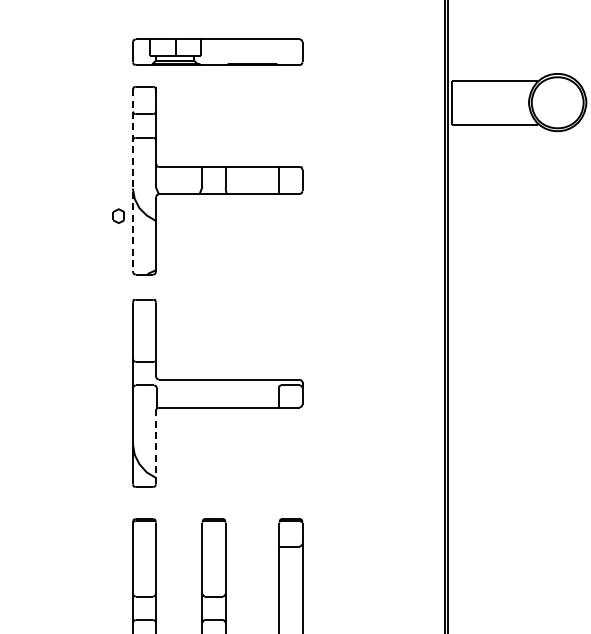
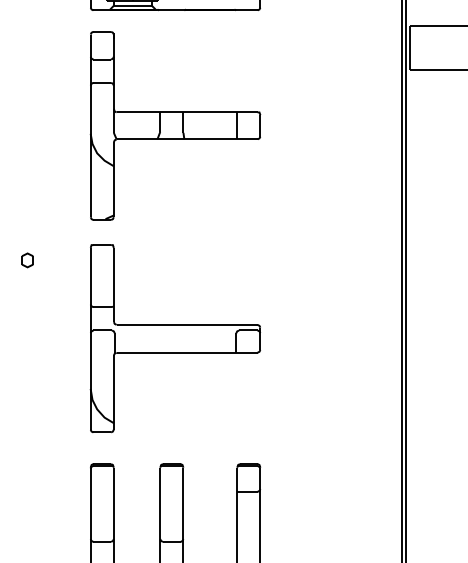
line: (132, 181) -> (90, 126), dashed -> solid
part: (118, 215) -> (27, 259), moved
line: (156, 446) -> (114, 391), dashed -> solid

